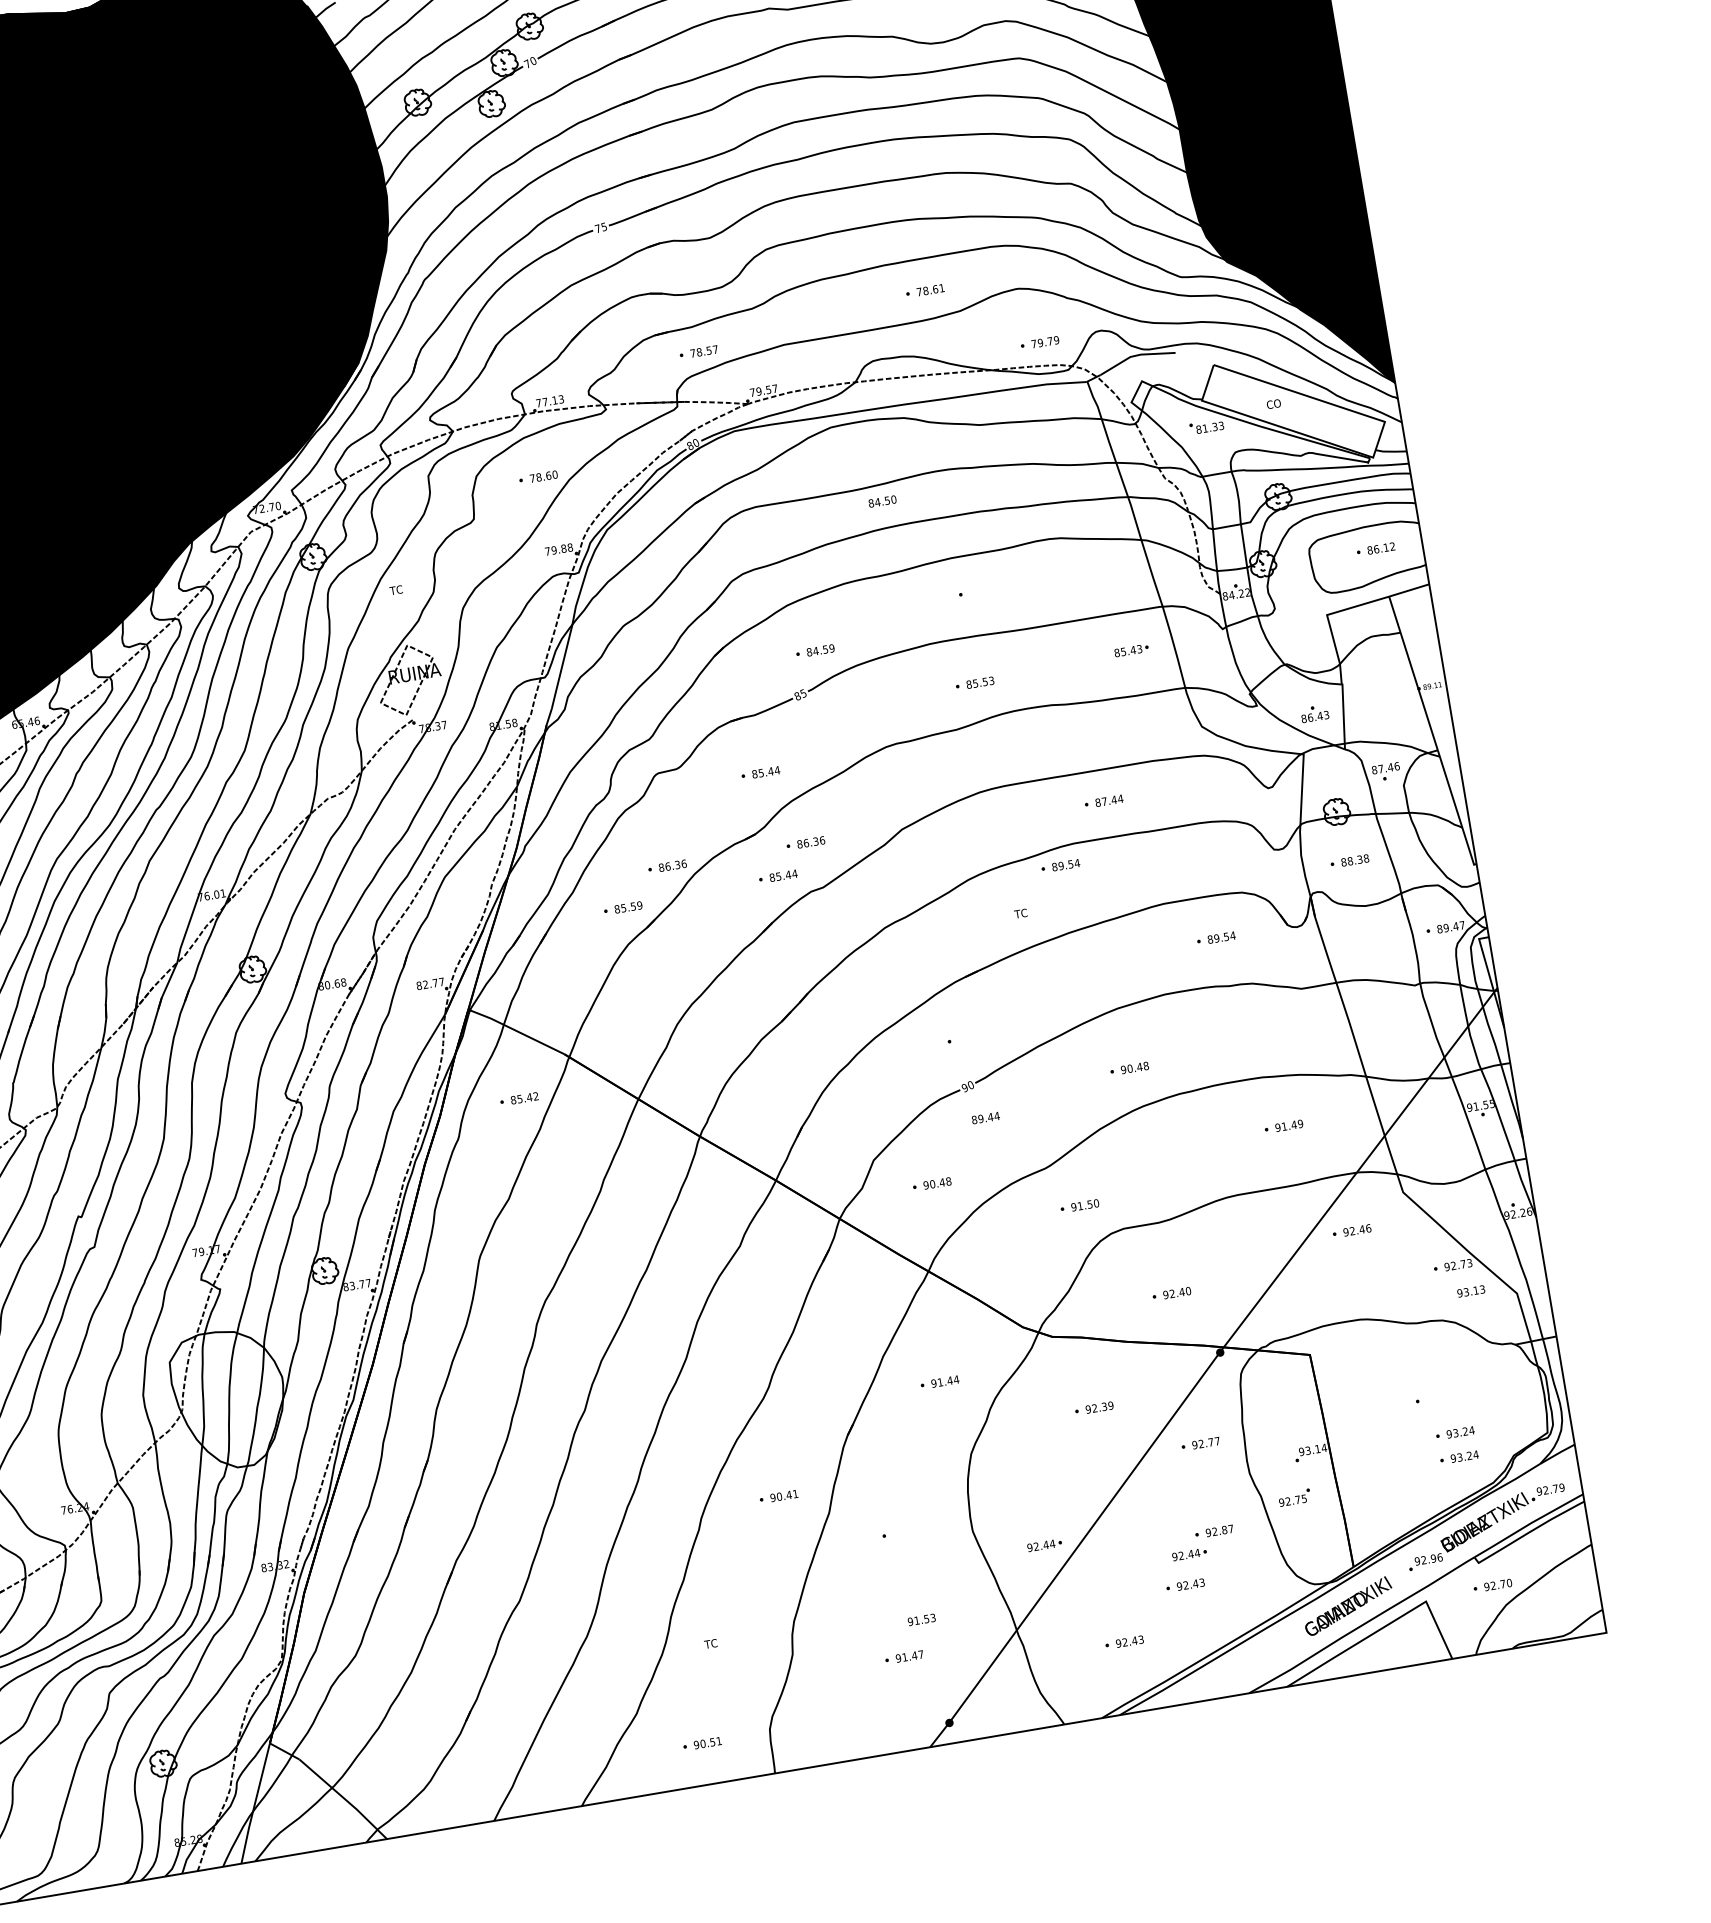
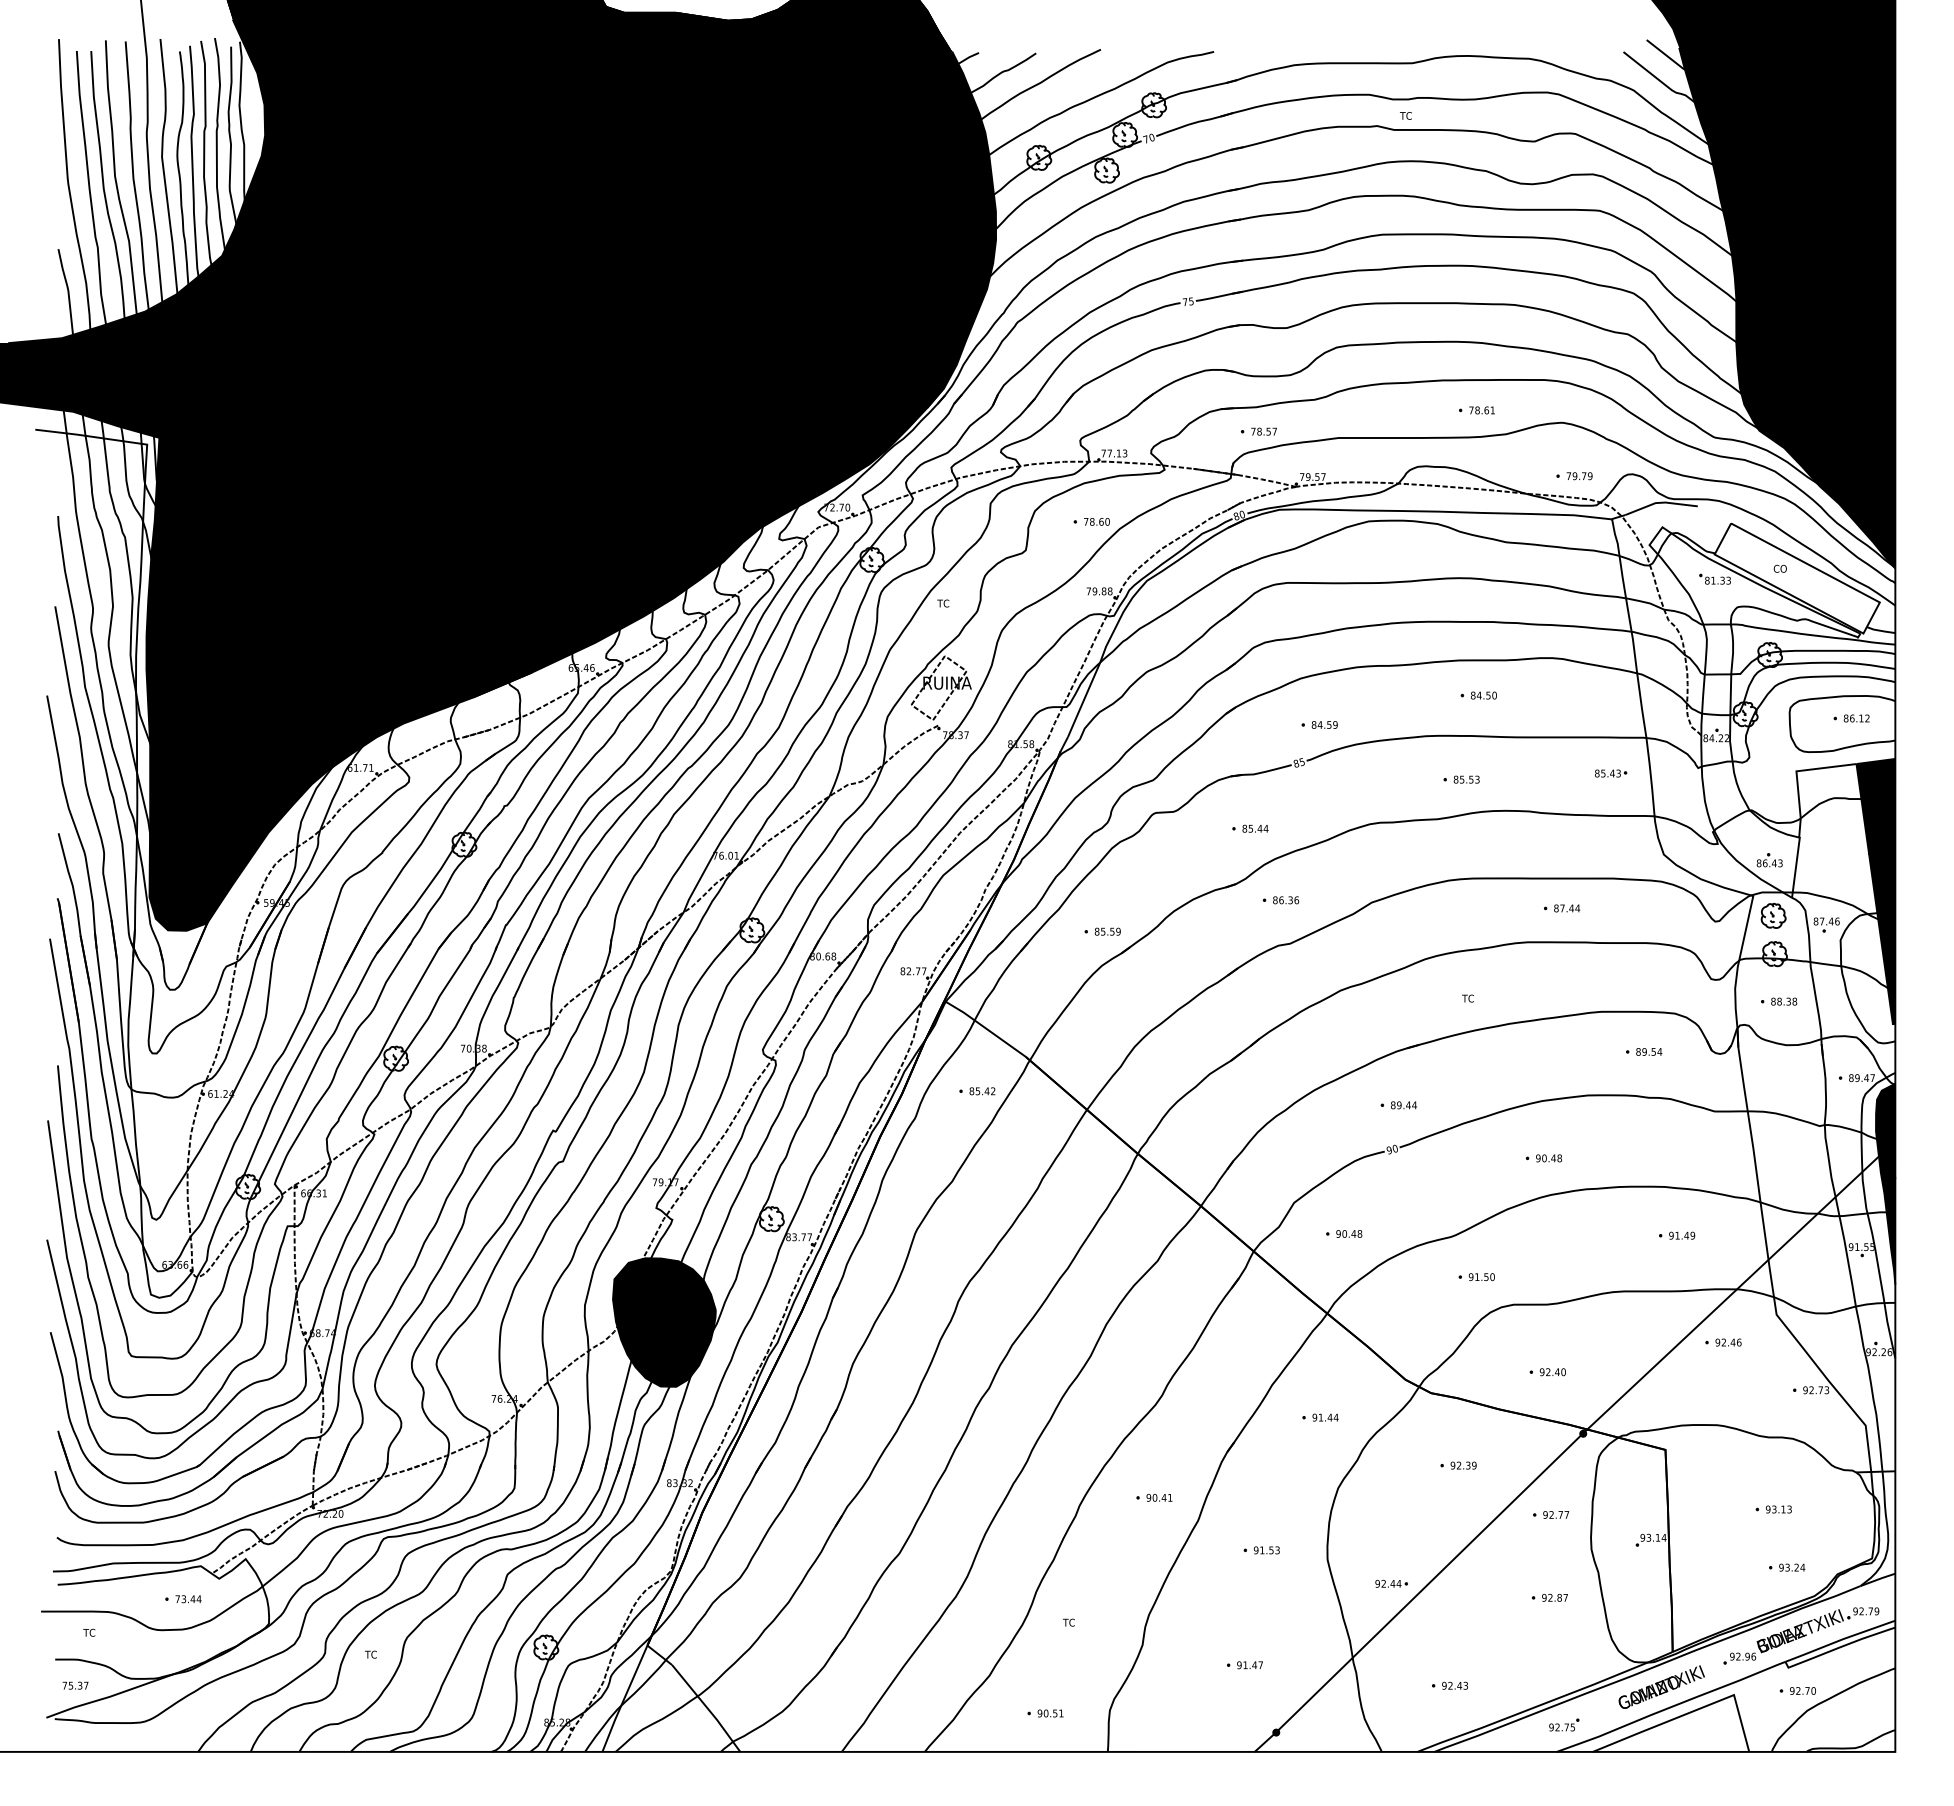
text: (882, 501) -> (1483, 695), moved
fill: (1431, 727) -> (1875, 891), added
part: (1328, 771) -> (1773, 915), added
part: (1061, 865) -> (1512, 960), removed
part: (667, 866) -> (1149, 900), removed
part: (778, 876) -> (1250, 926), removed
fill: (1494, 1035) -> (1885, 1184), added
text: (985, 1118) -> (1403, 1105), moved
text: (1470, 1291) -> (1778, 1509), moved
fill: (230, 1399) -> (664, 1322), added
part: (1455, 1433) -> (1787, 1544), removed
part: (1294, 1497) -> (1564, 1724), moved
part: (1189, 1554) -> (1523, 1614), removed
part: (1184, 1585) -> (1514, 1642), removed
text: (921, 1620) -> (1266, 1550), moved

